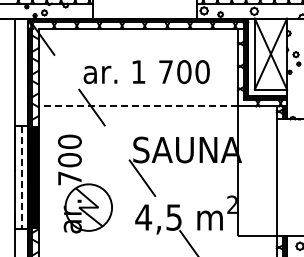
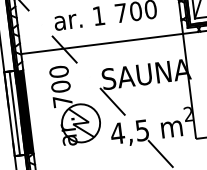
line: (138, 106) -> (102, 43), dashed -> solid
line: (21, 177) -> (14, 113), dashed -> solid
part: (85, 183) -> (75, 104), moved

